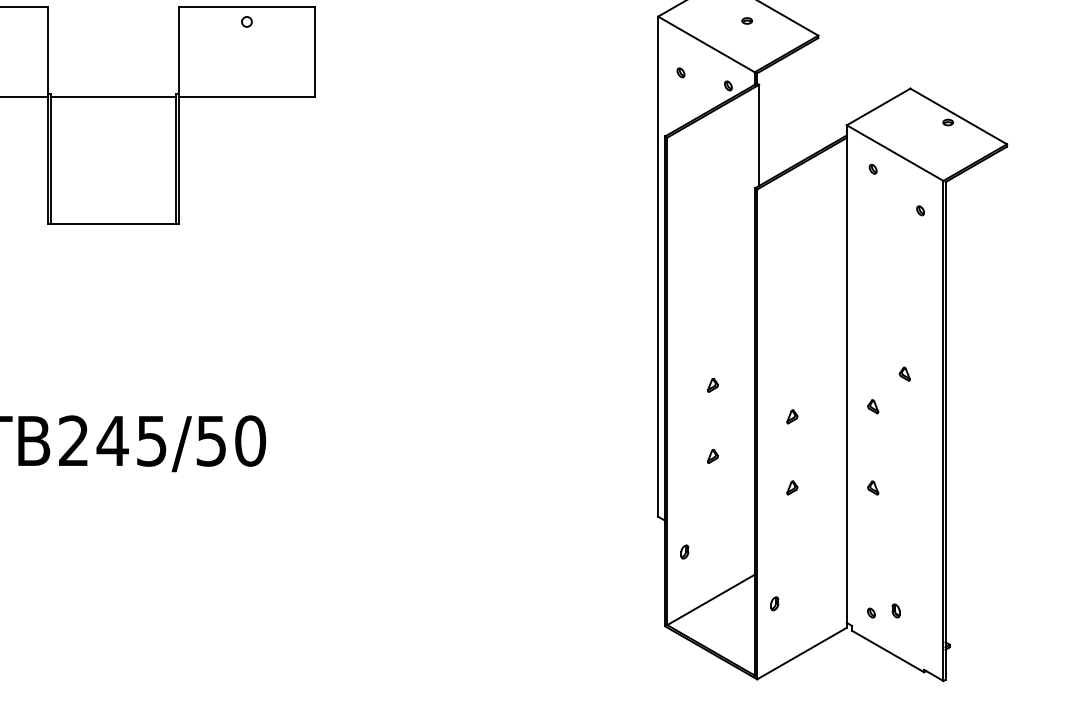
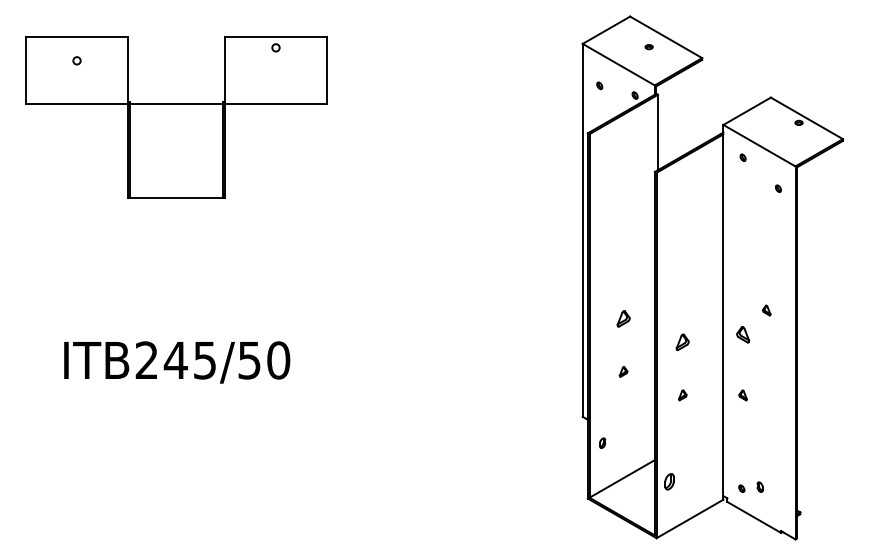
part: (712, 384) -> (623, 318), size x1.6
part: (872, 406) -> (742, 334), size x1.6
part: (791, 416) -> (682, 342), size x1.6
part: (774, 603) -> (669, 481), size x1.6

